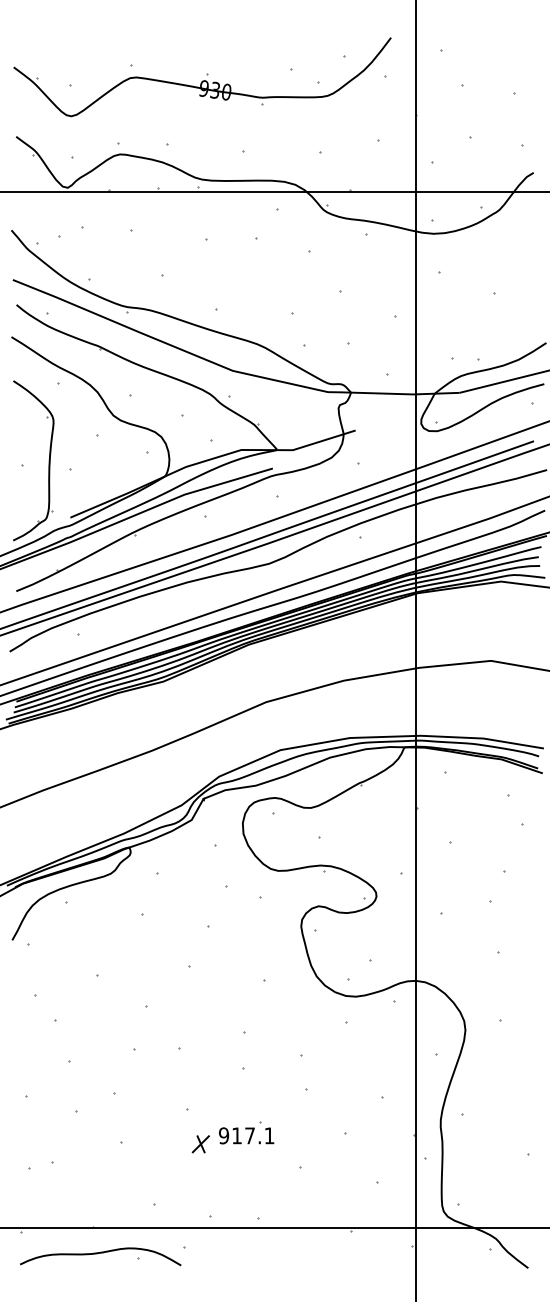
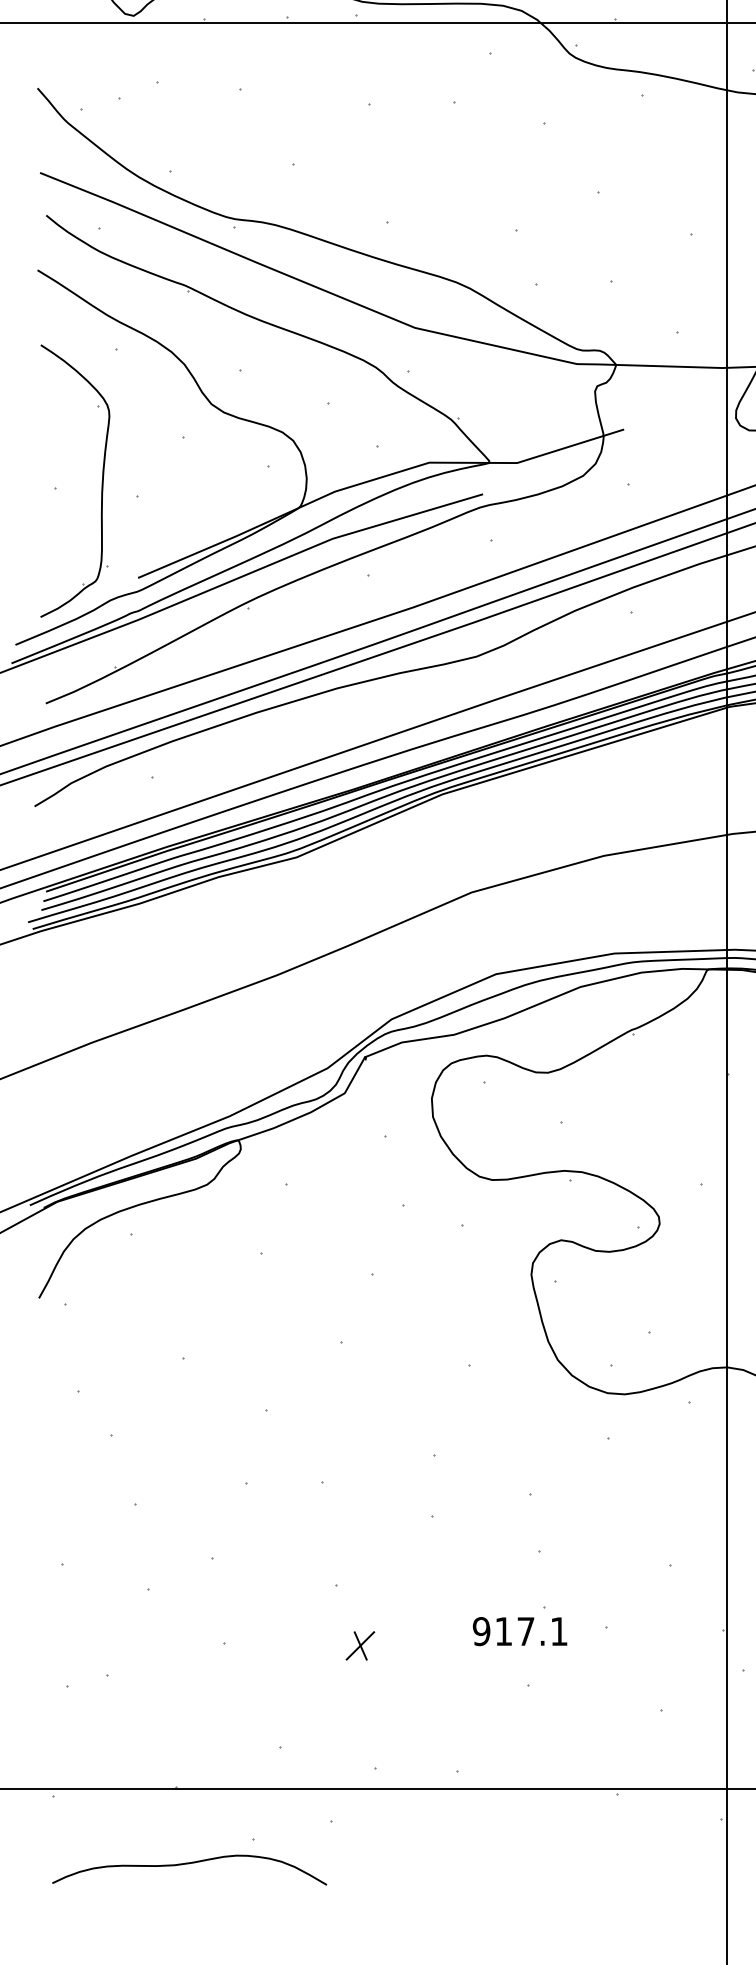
part: (246, 1132) -> (519, 1625), moved
curve: (100, 1253) -> (189, 1864), moved

